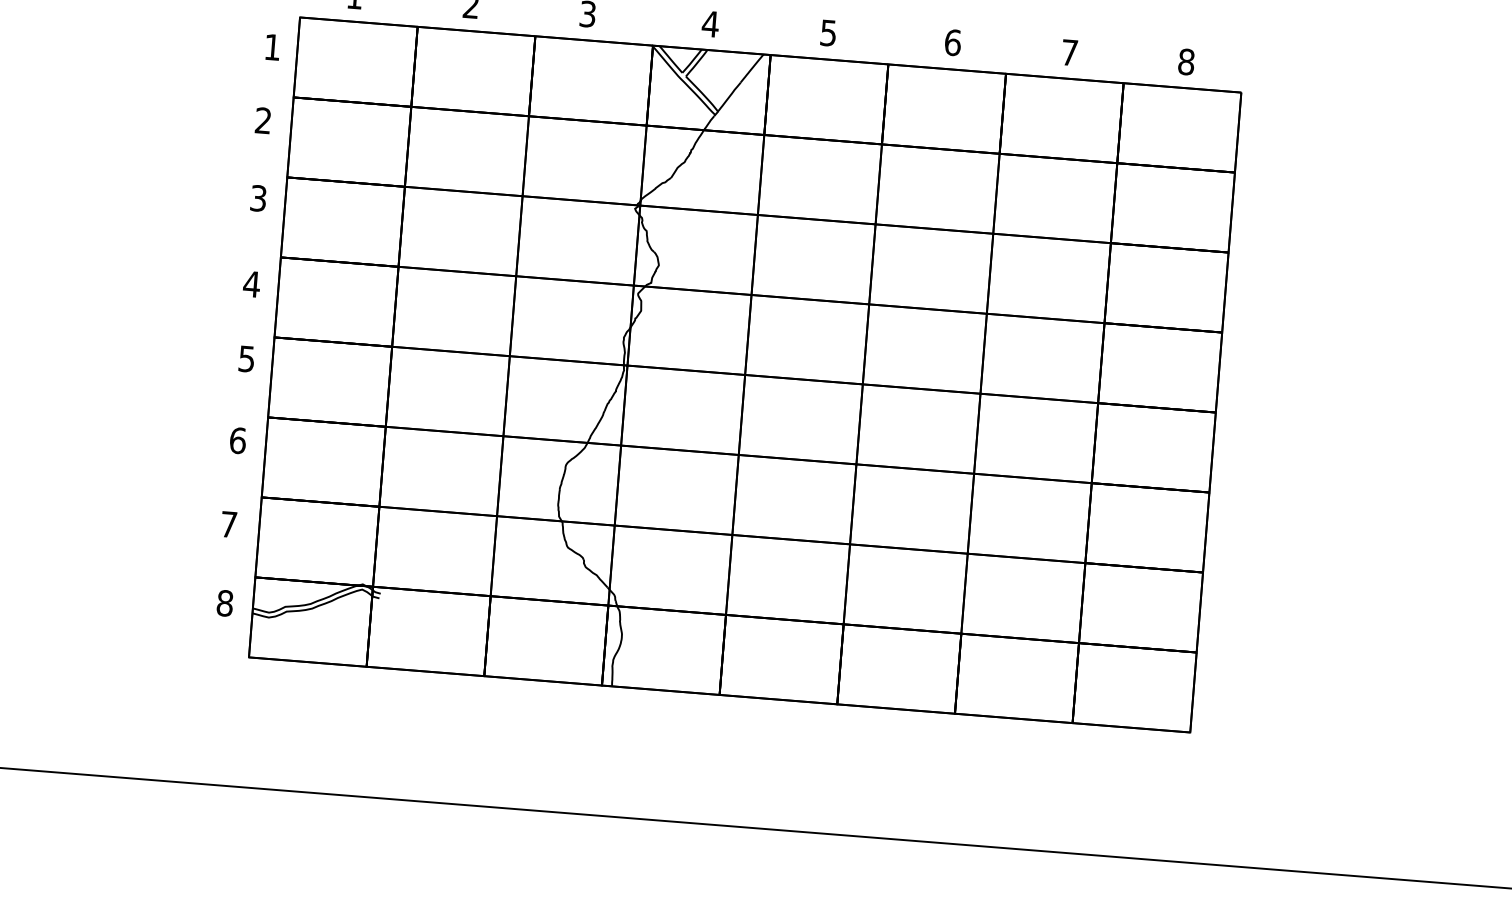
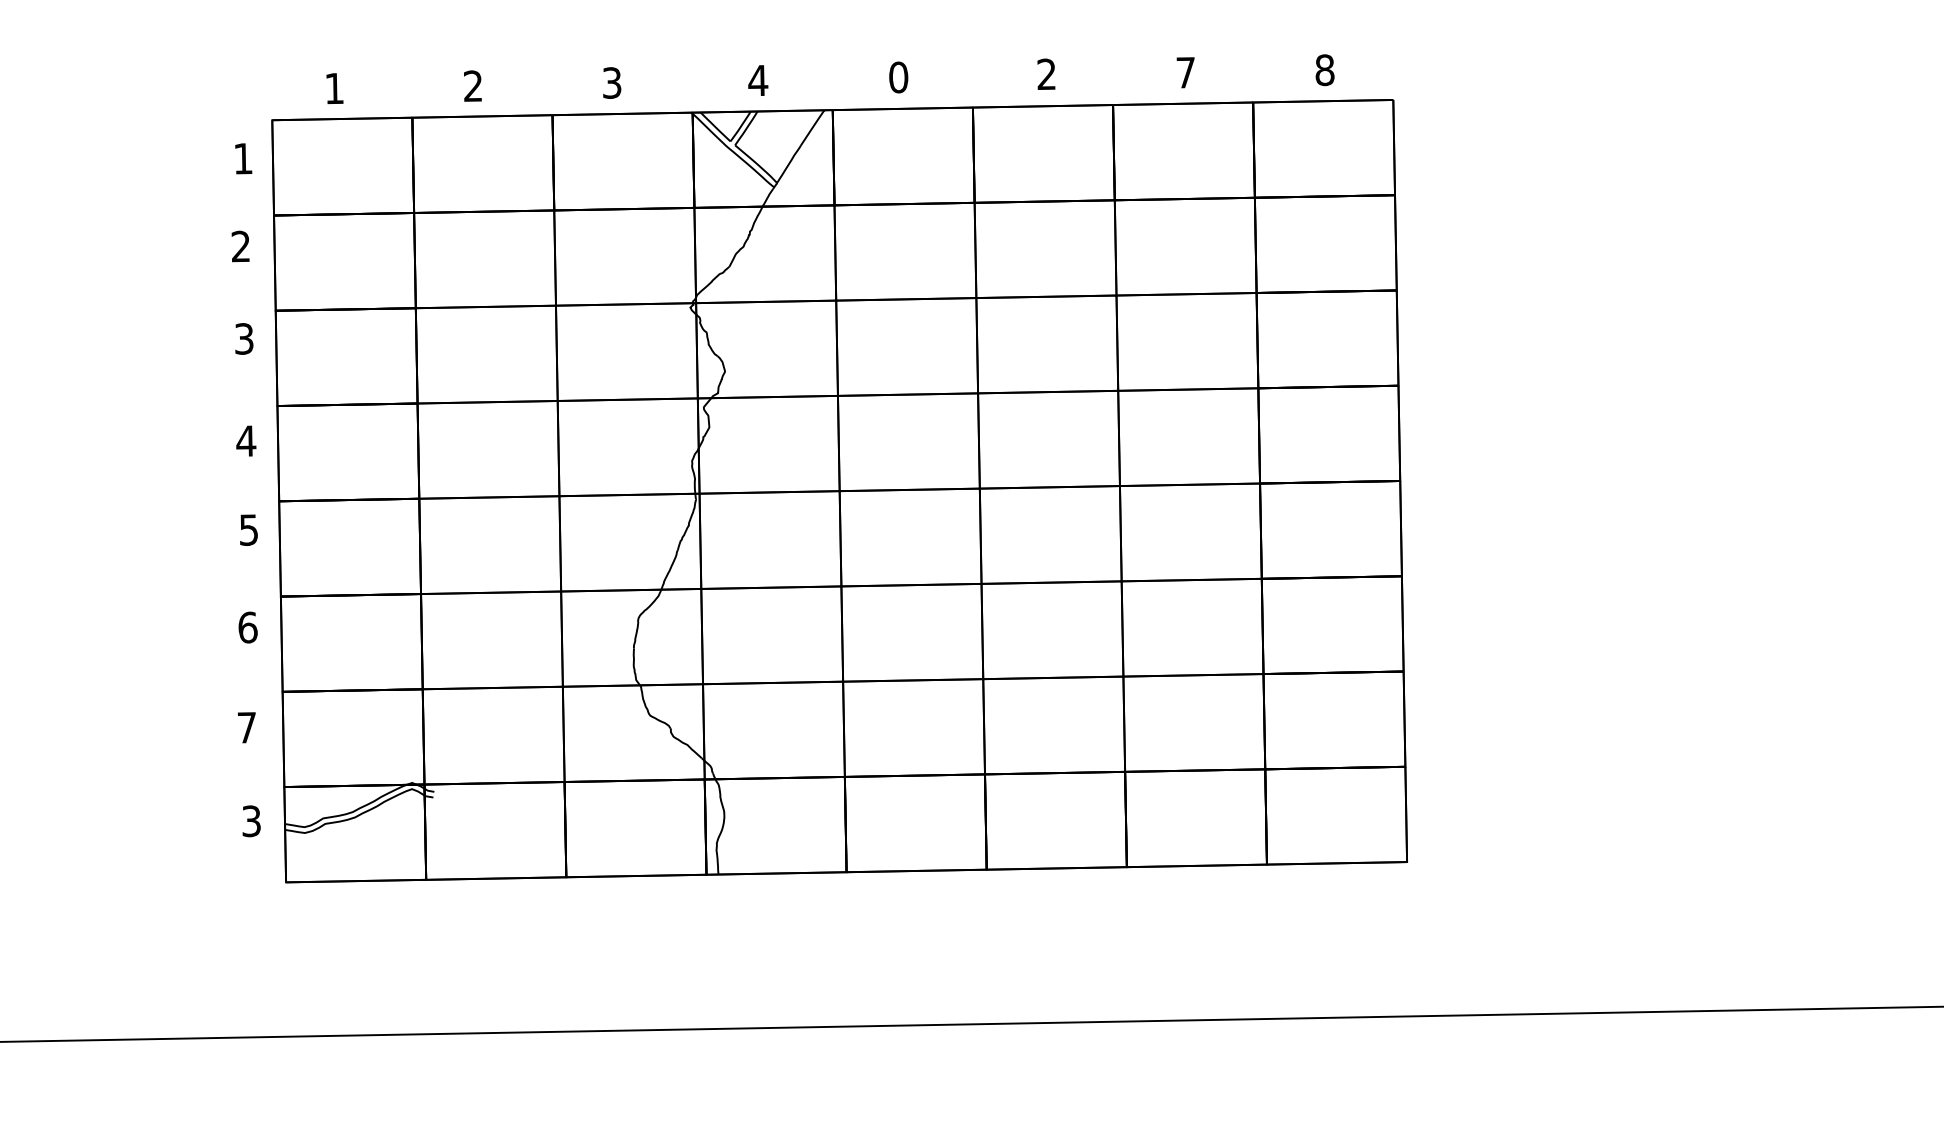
text: (828, 33) -> (898, 77), 5 -> 0
text: (952, 42) -> (1046, 74), 6 -> 2
text: (225, 603) -> (251, 821), 8 -> 3

